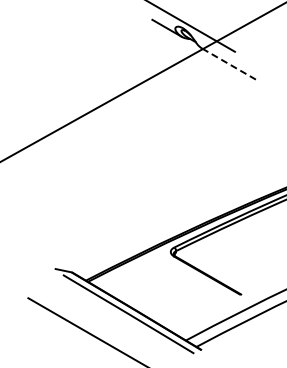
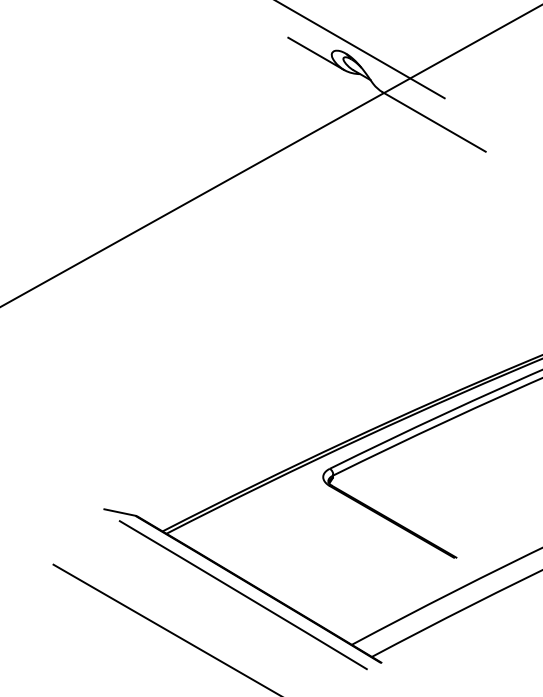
line: (229, 64) -> (434, 122), dashed -> solid

